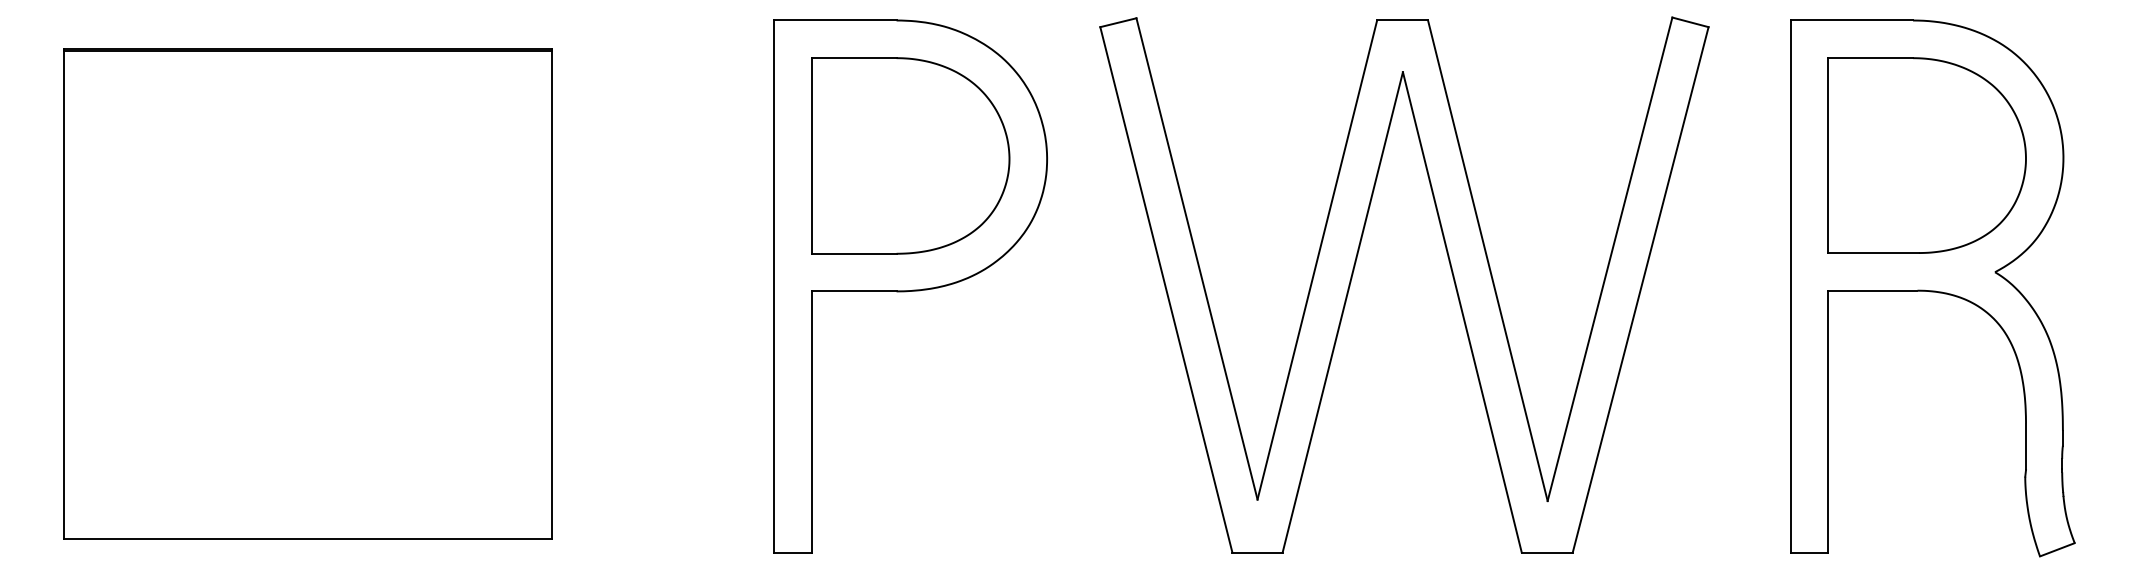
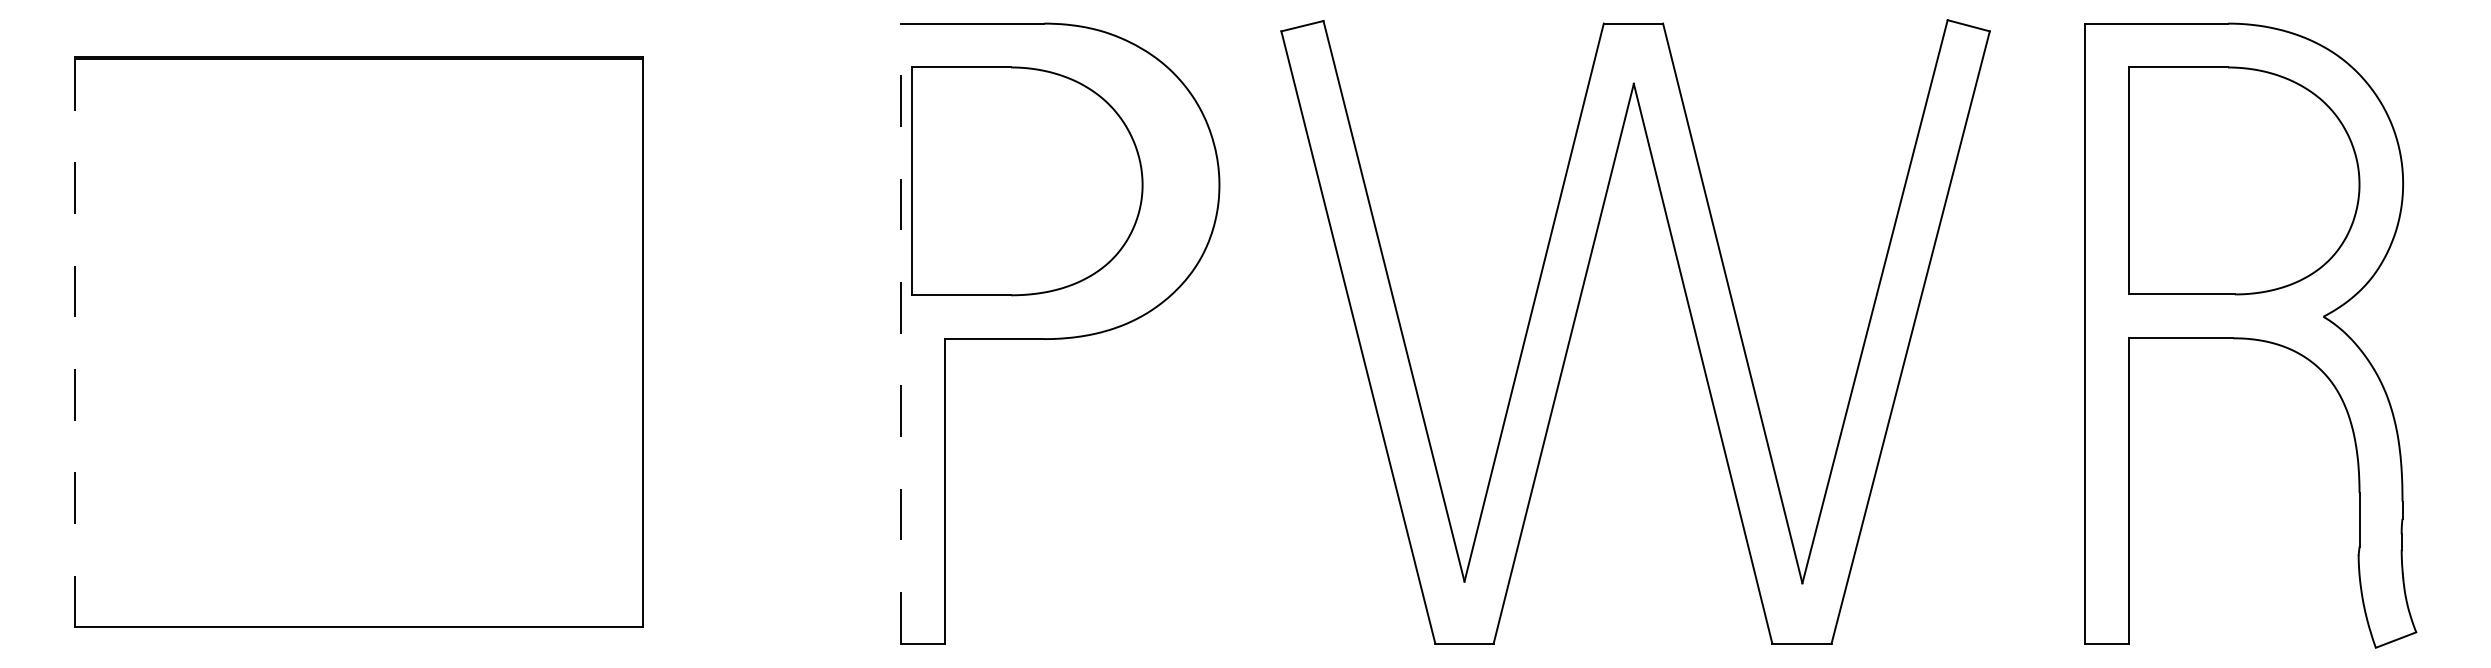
part: (910, 156) -> (1027, 181), moved
line: (774, 286) -> (901, 333), solid -> dashed
line: (64, 294) -> (74, 342), solid -> dashed

